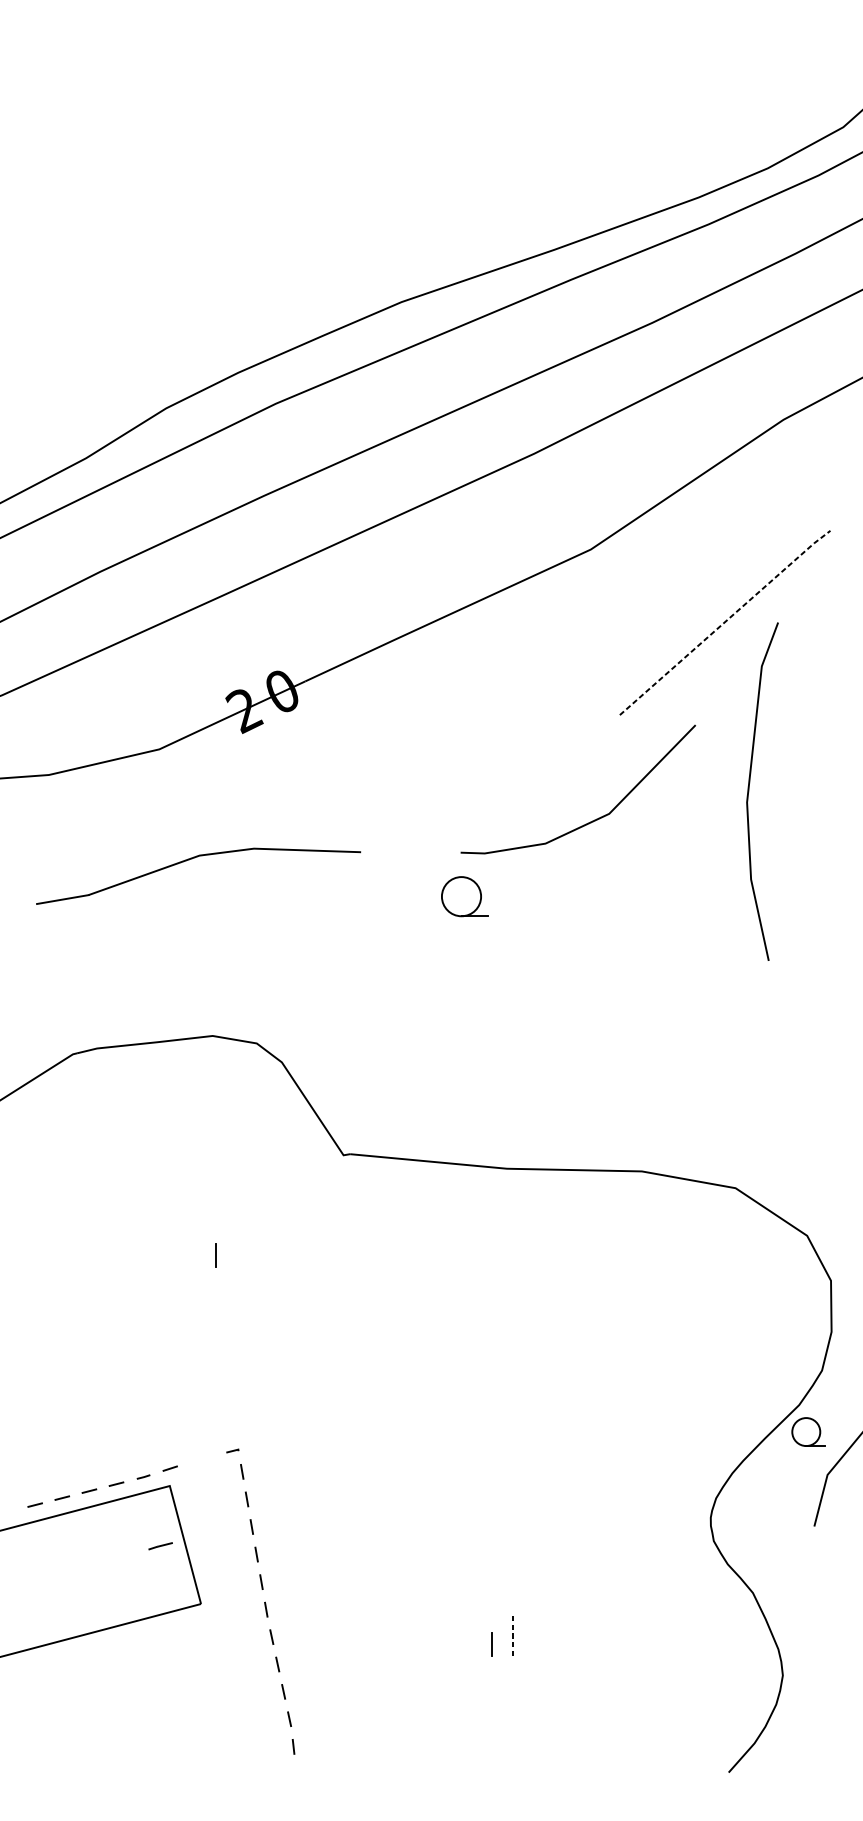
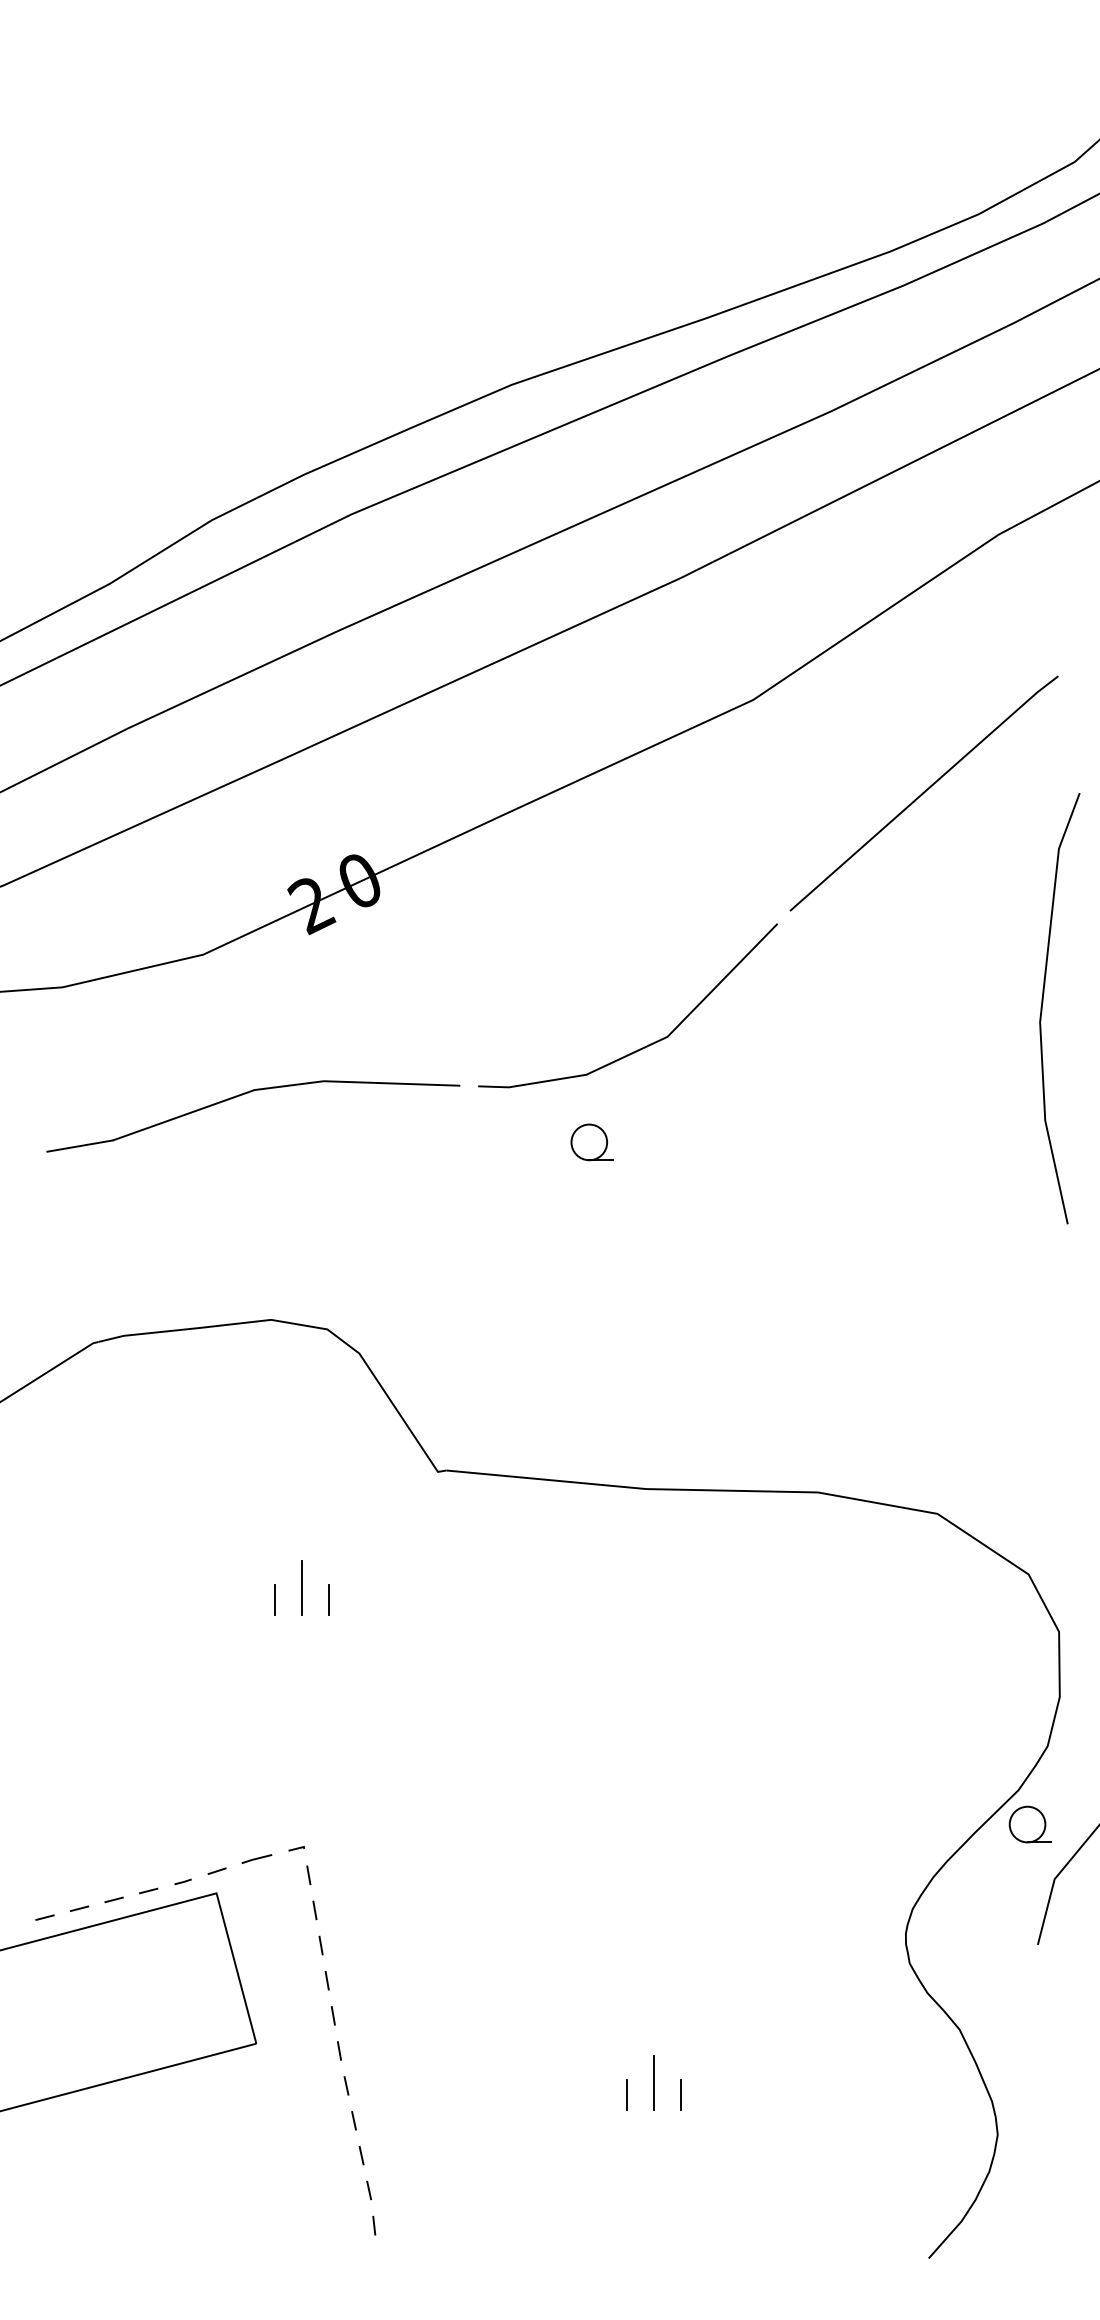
line: (725, 622) -> (924, 792), dashed -> solid
line: (749, 787) -> (1043, 1003), moved
line: (592, 820) -> (646, 1045), moved
part: (464, 896) -> (591, 1142), size x0.71
line: (236, 1246) -> (301, 1587), added
line: (257, 1255) -> (328, 1599), added
line: (160, 1545) -> (256, 1858), moved
line: (512, 1635) -> (653, 2083), dashed -> solid
line: (533, 1643) -> (680, 2094), added

